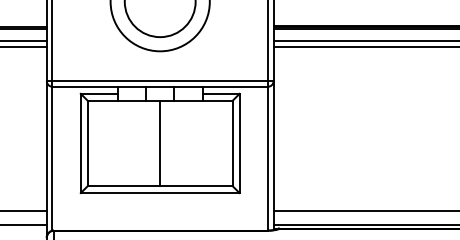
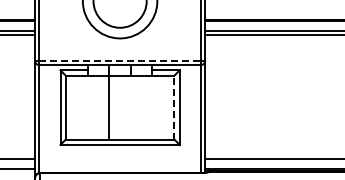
line: (160, 80) -> (120, 60), solid -> dashed
line: (160, 143) -> (109, 107), moved
line: (232, 143) -> (174, 107), solid -> dashed

